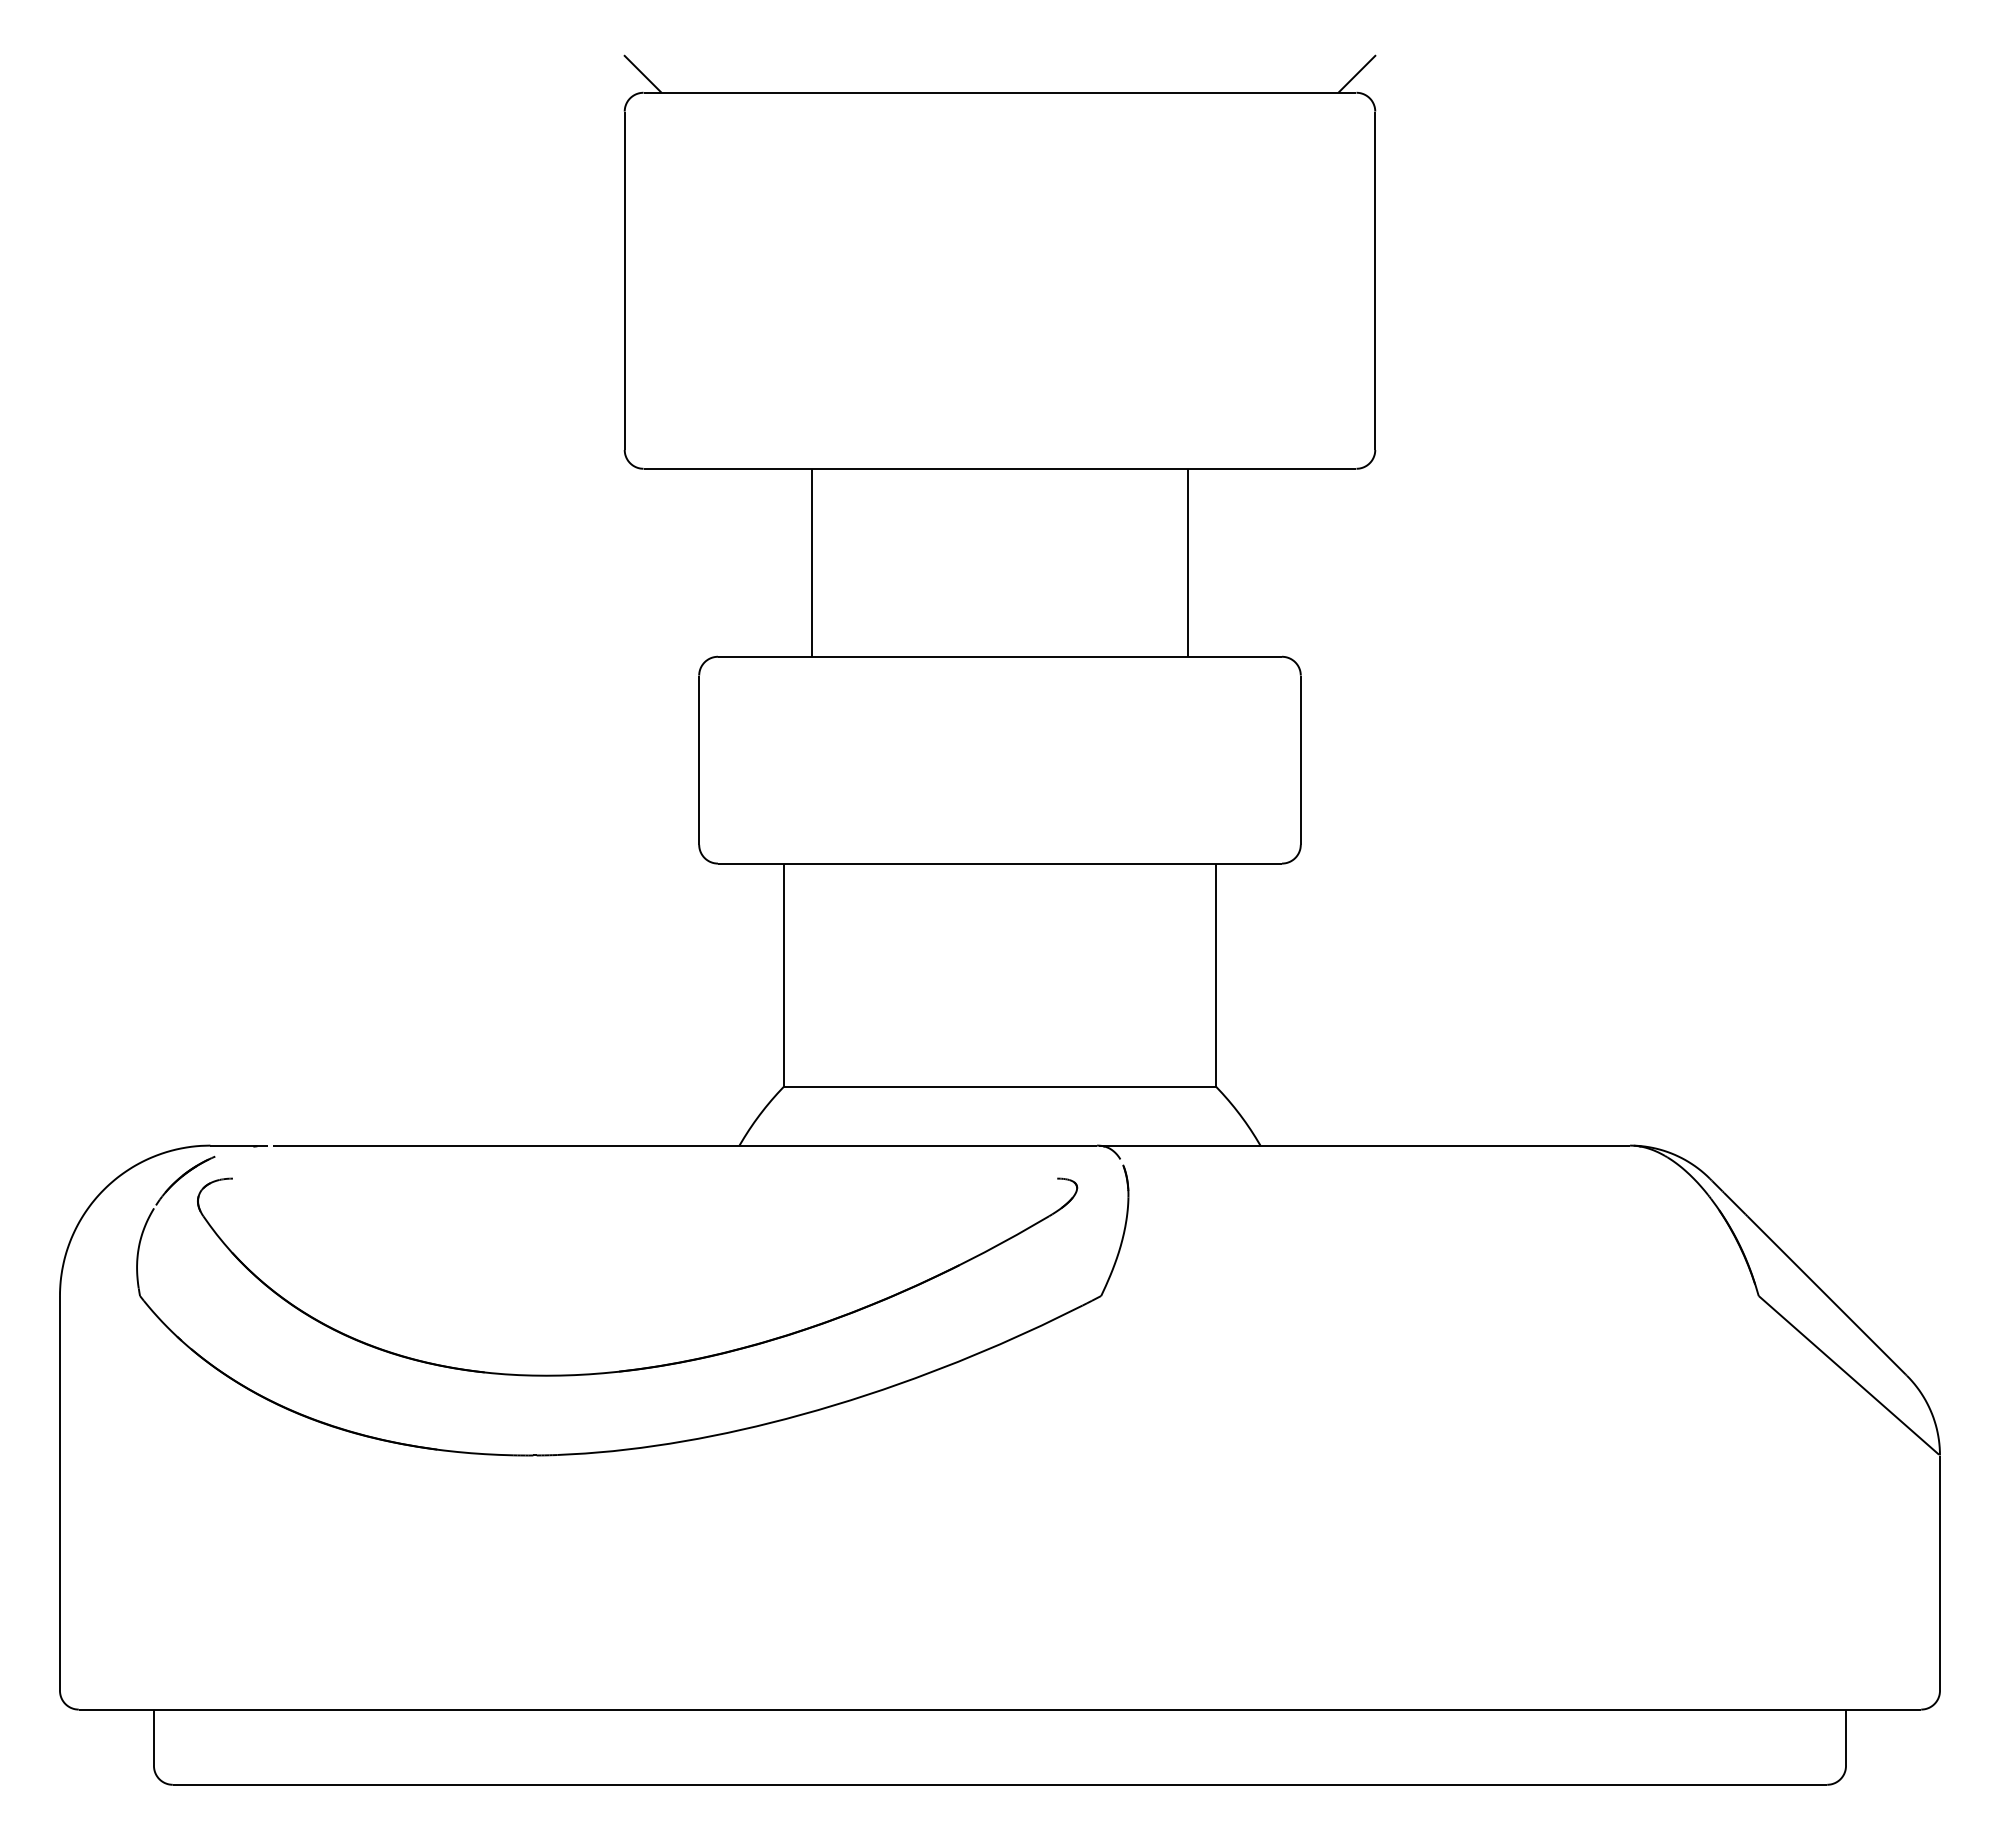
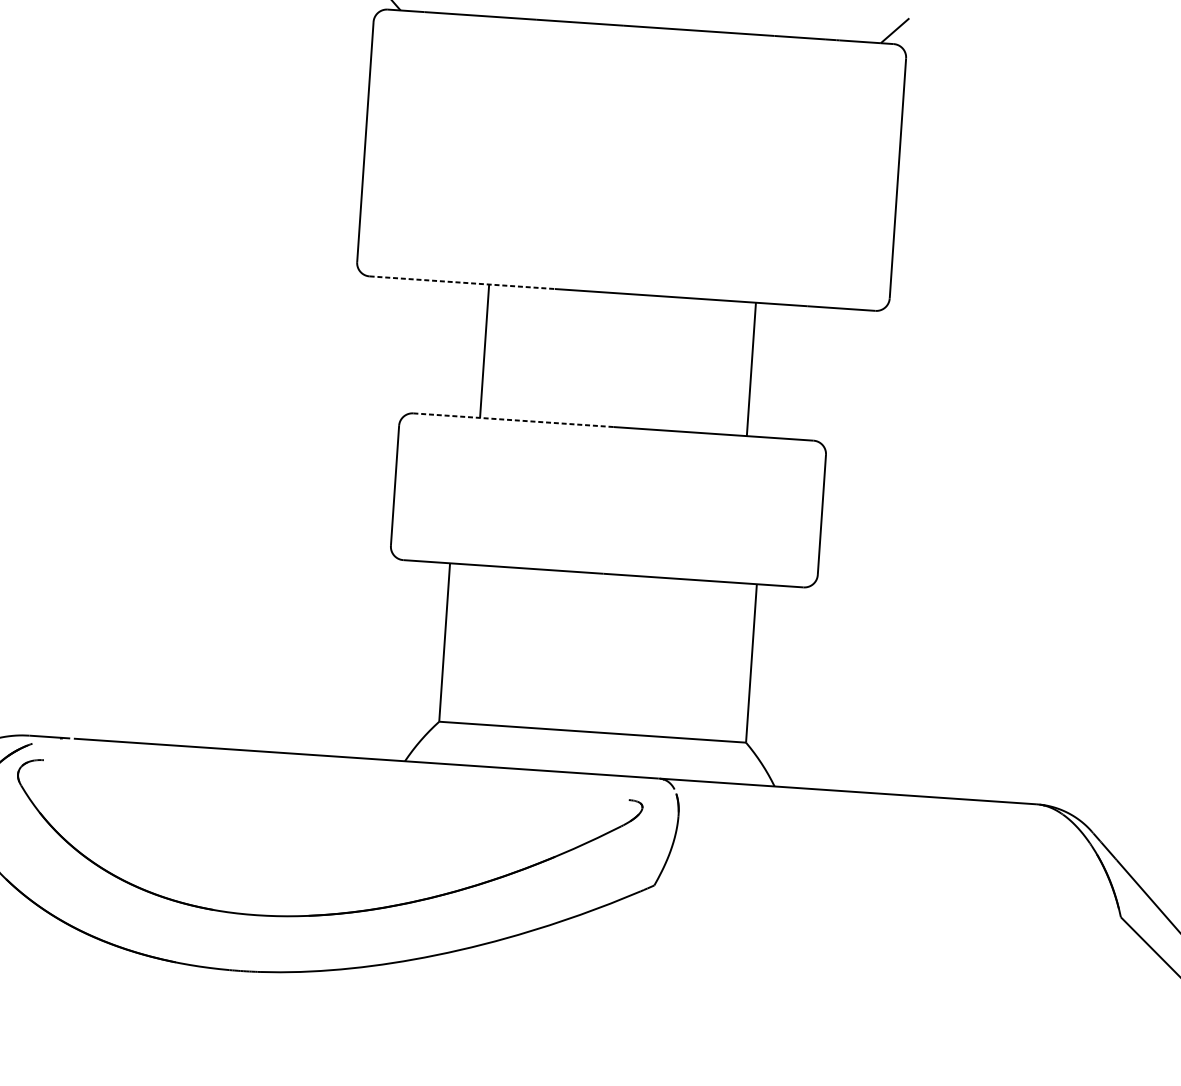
line: (774, 468) -> (462, 282), solid -> dashed
line: (858, 656) -> (513, 419), solid -> dashed

